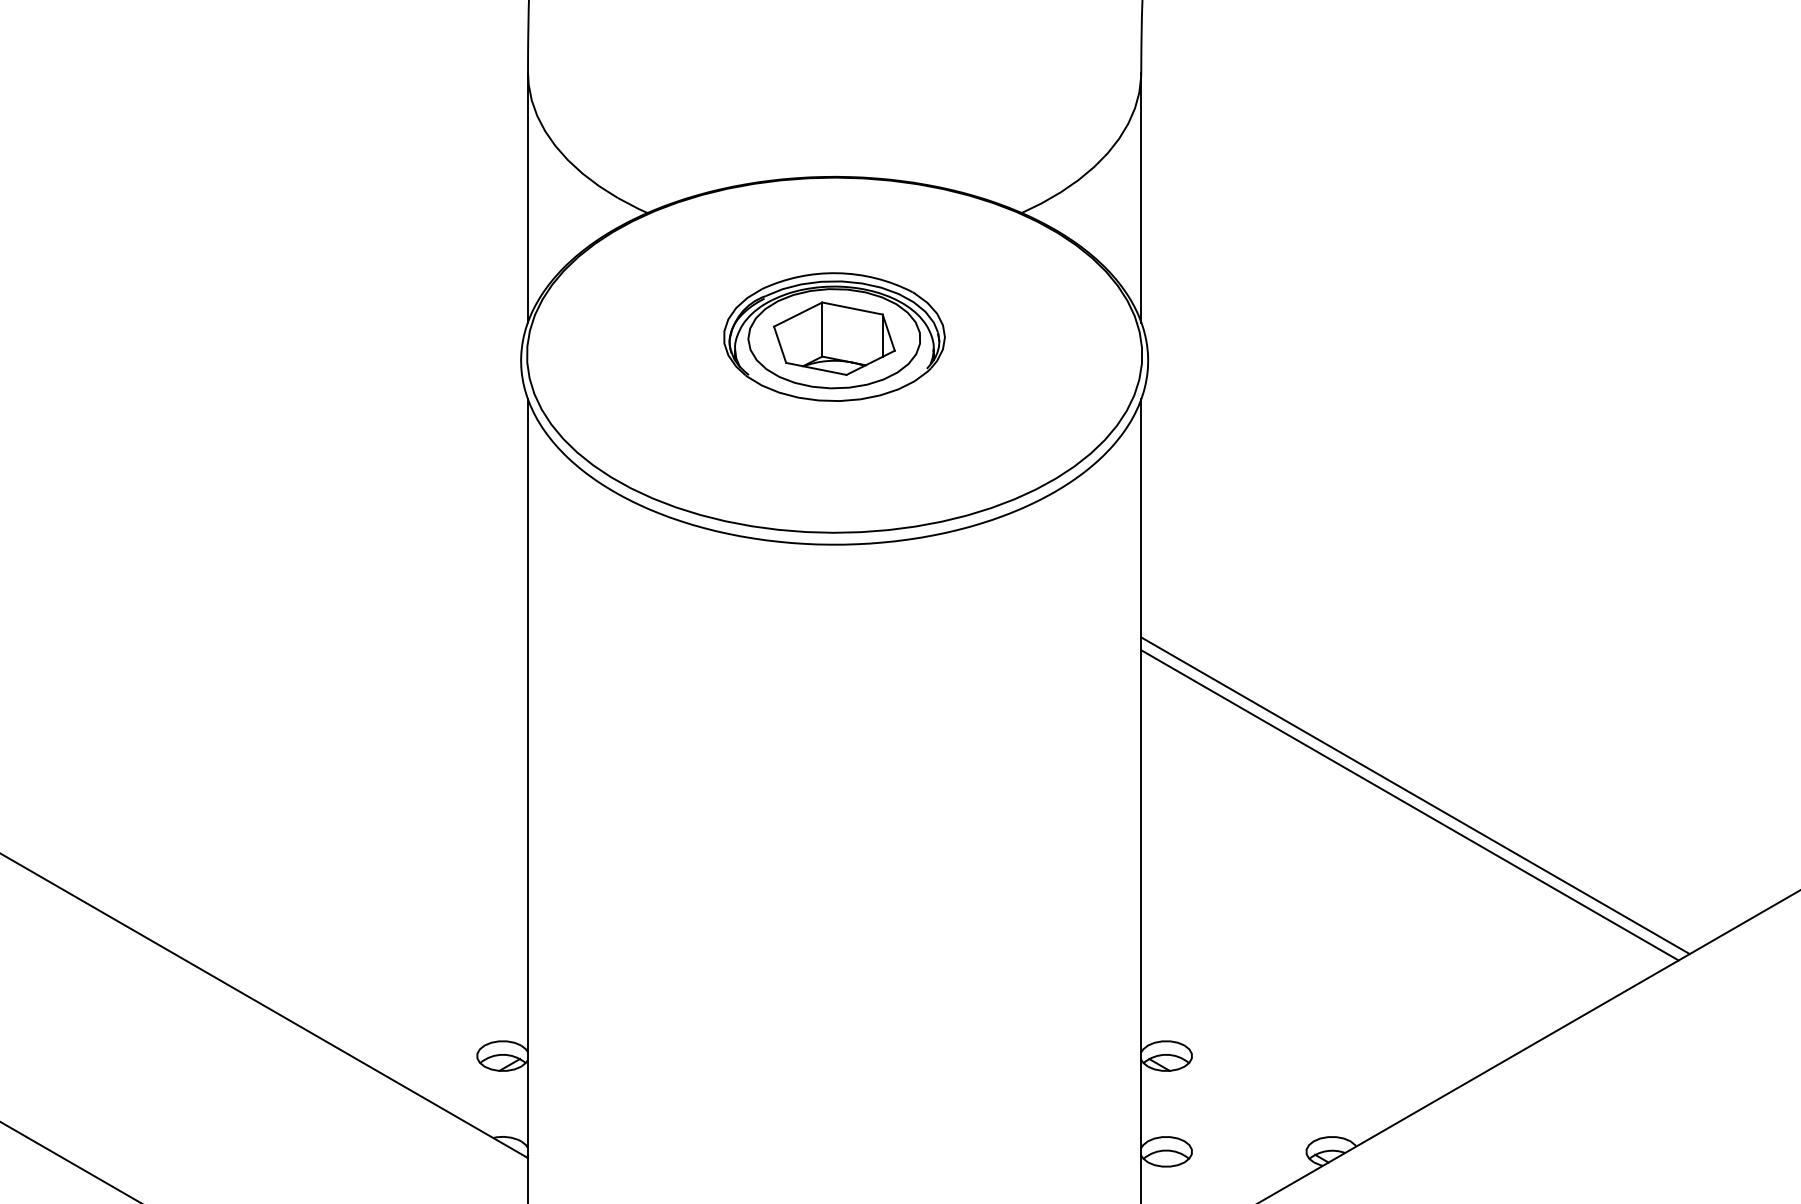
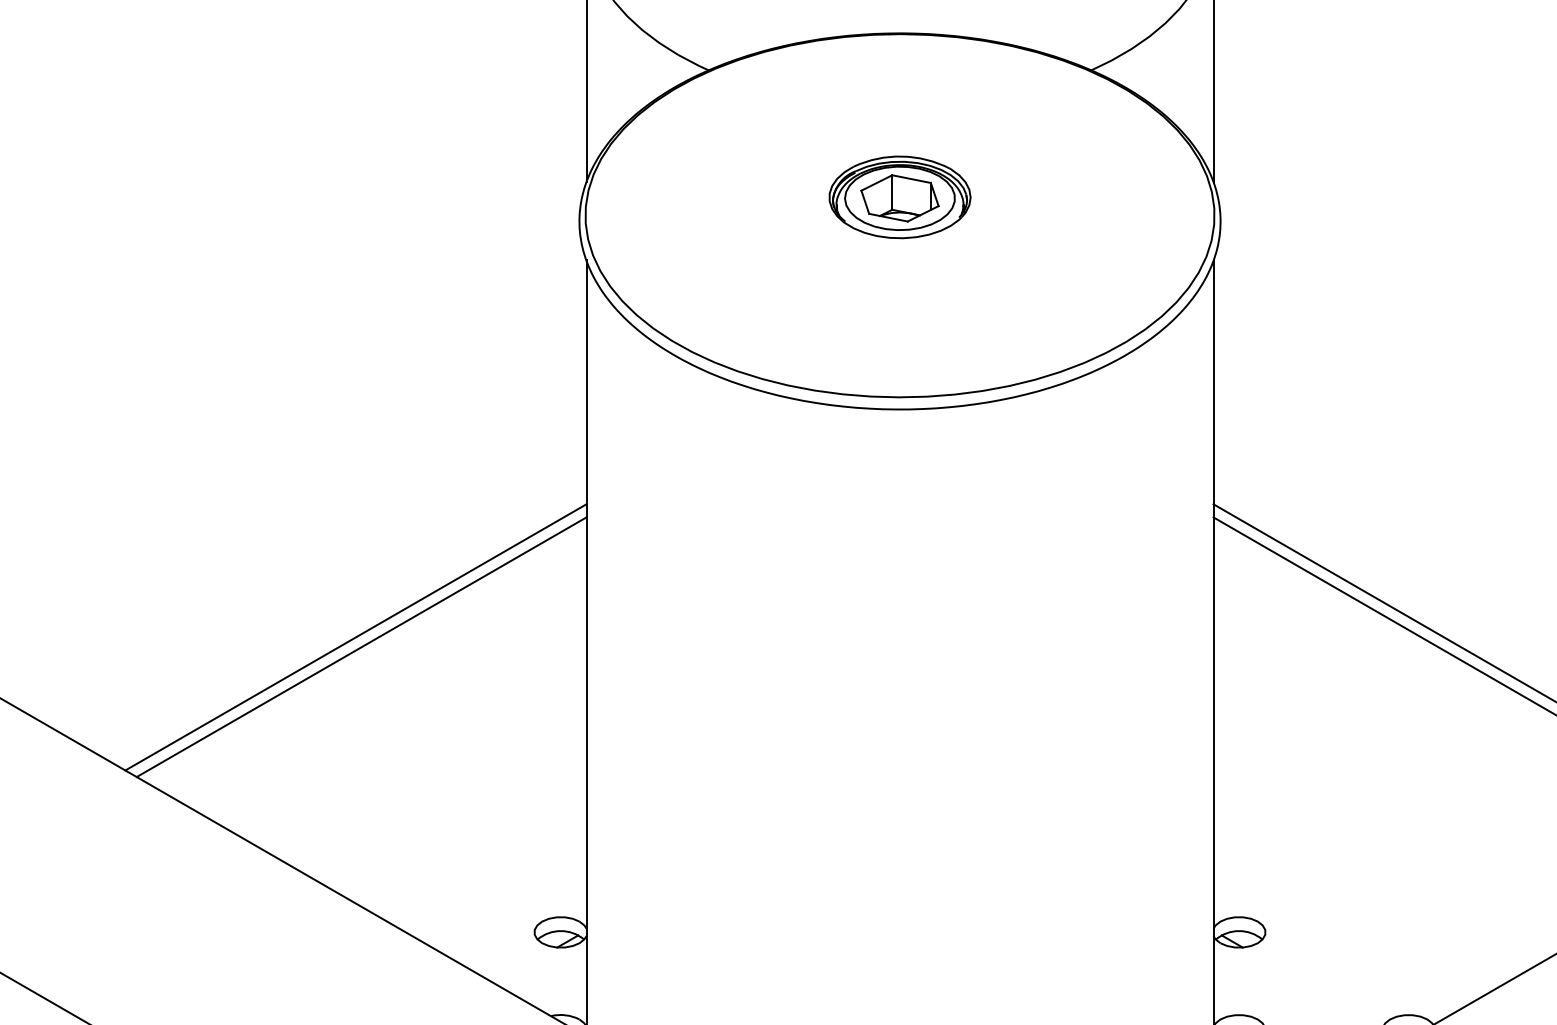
part: (834, 337) -> (899, 197), size x0.62
line: (302, 767) -> (355, 637), added
line: (308, 777) -> (362, 647), added

